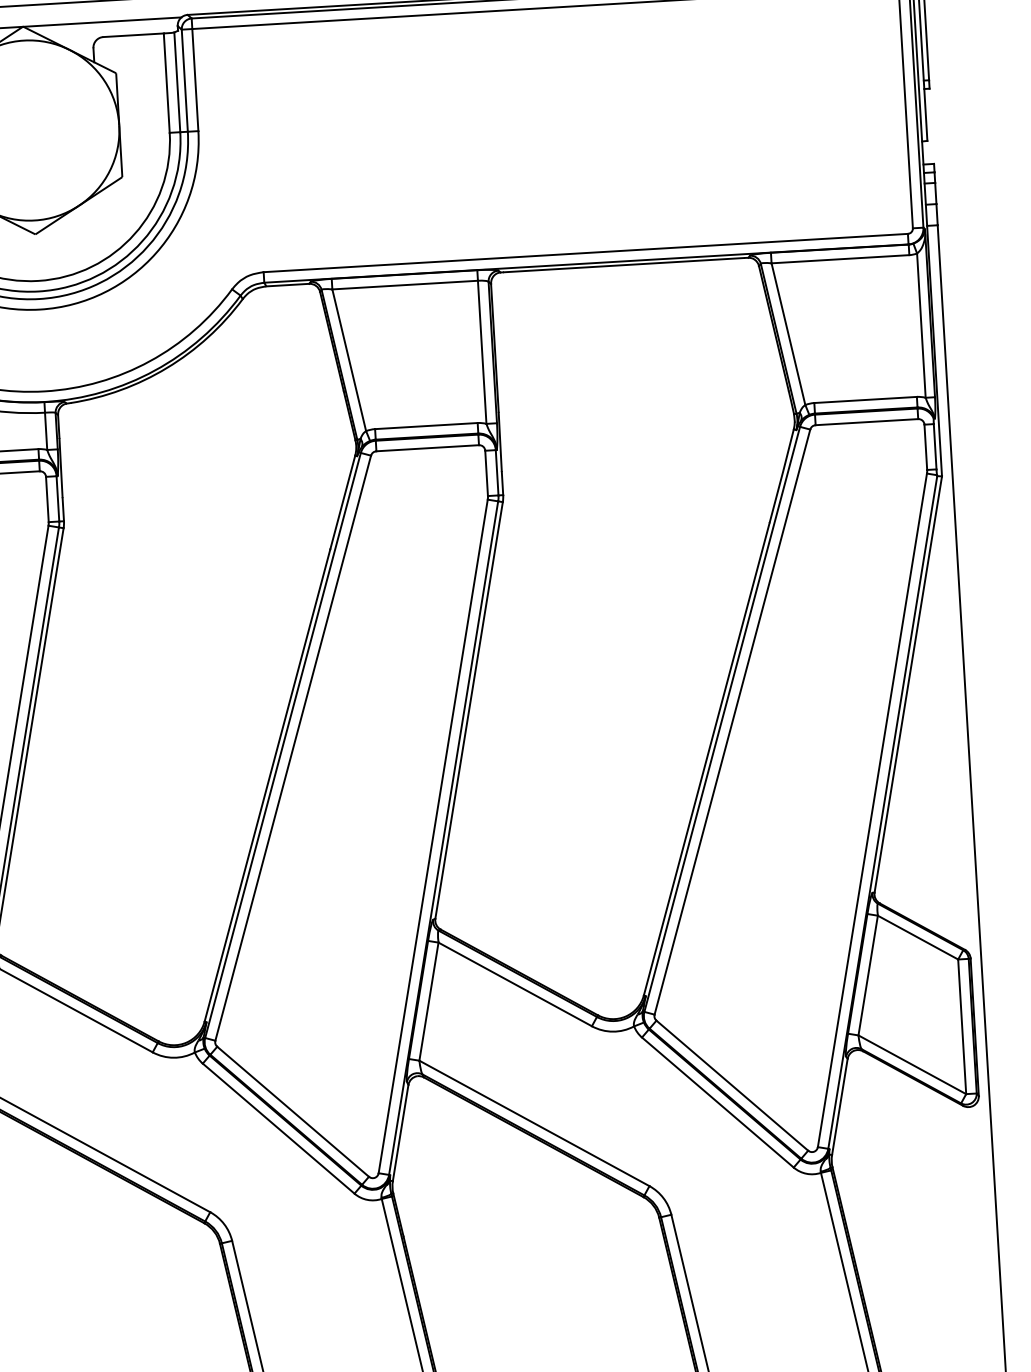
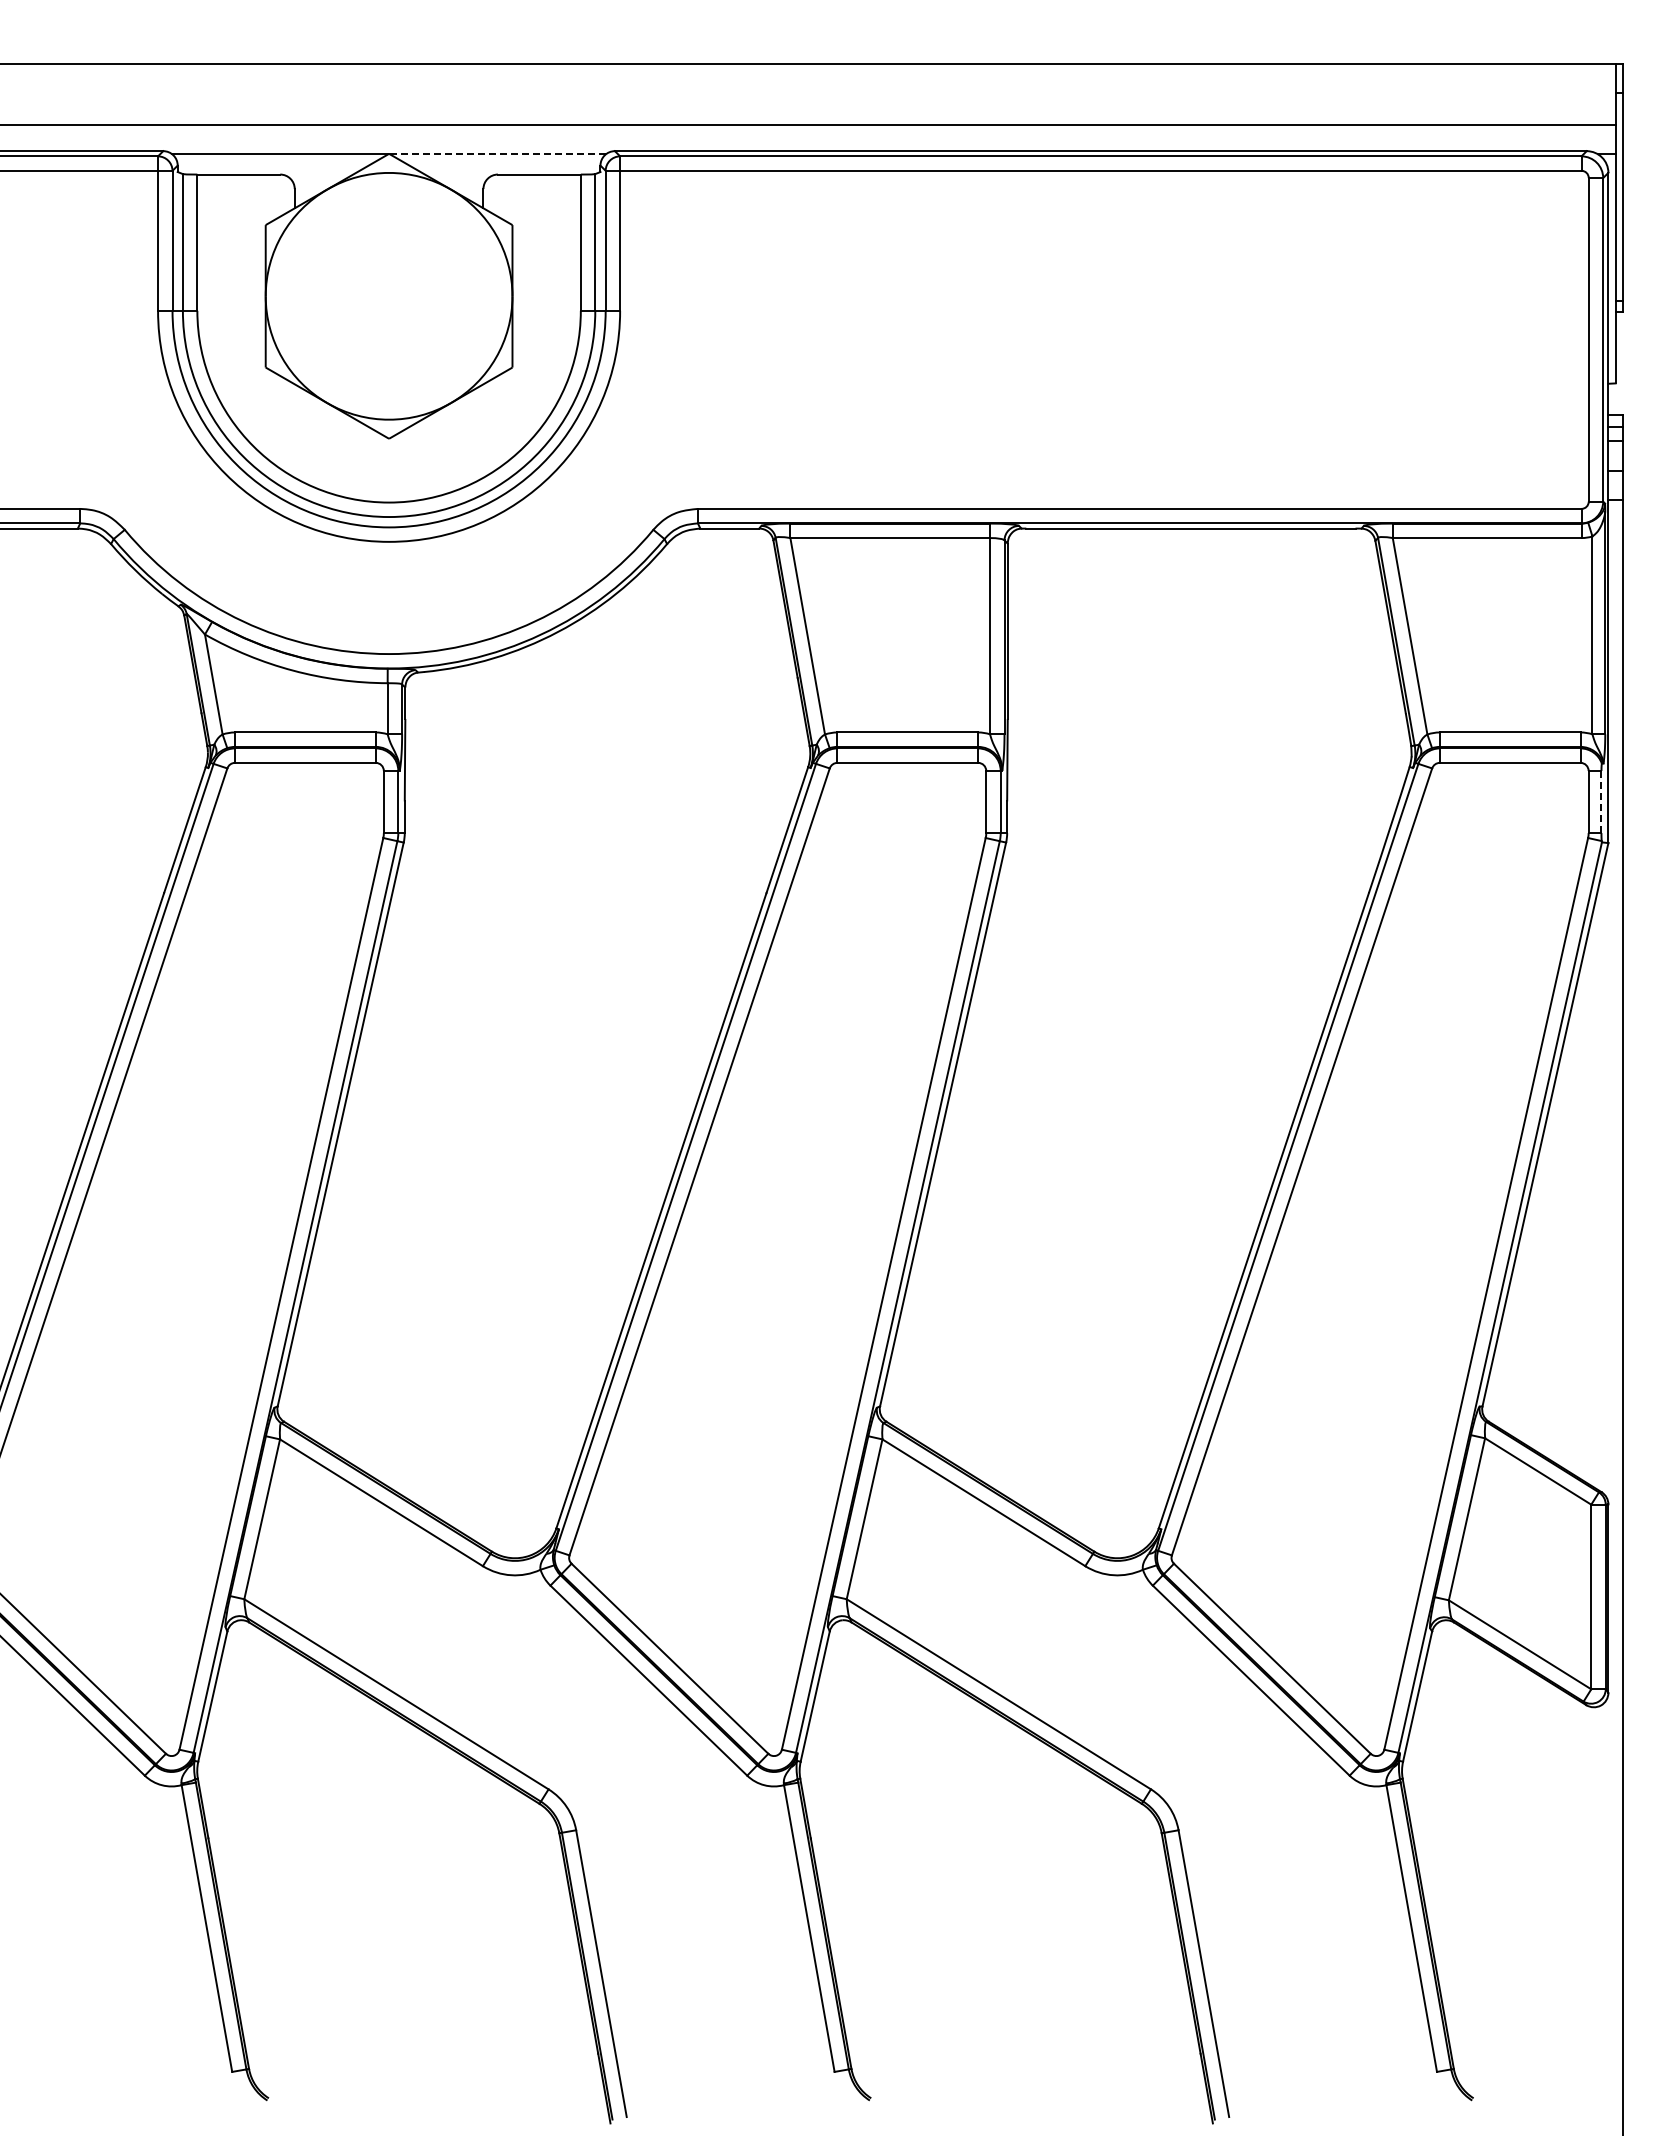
line: (102, 22) -> (497, 154), solid -> dashed
line: (935, 446) -> (1601, 801), solid -> dashed

